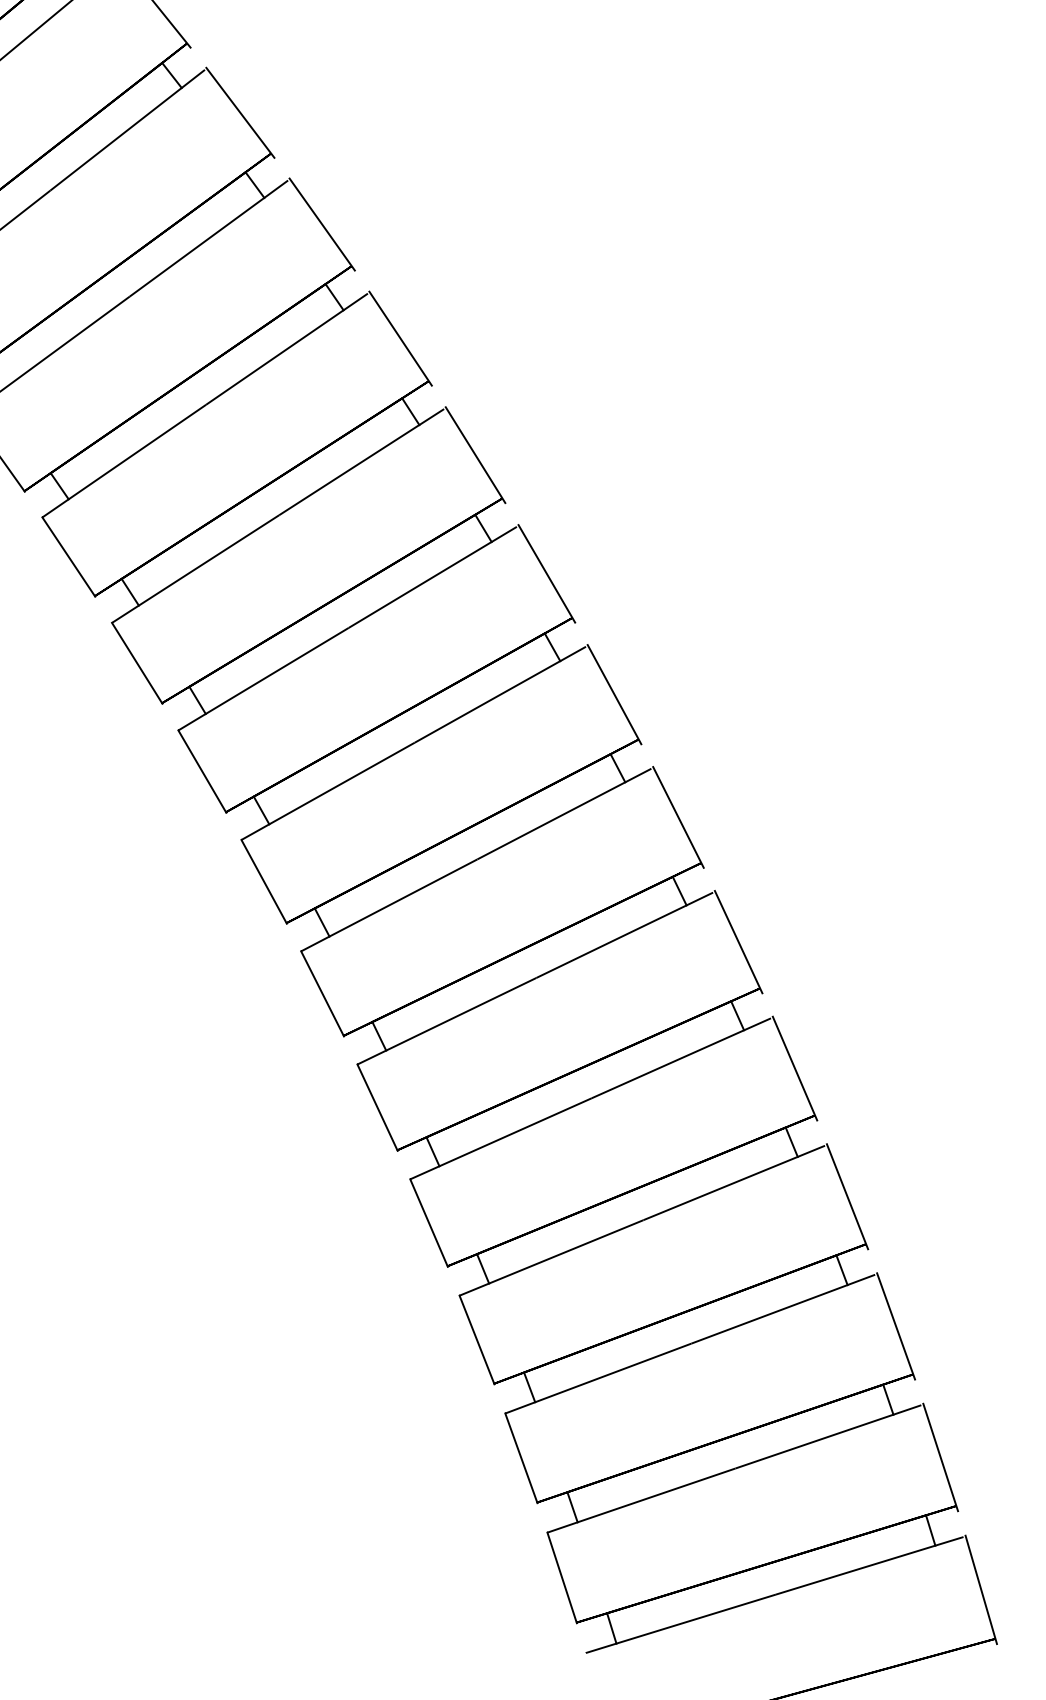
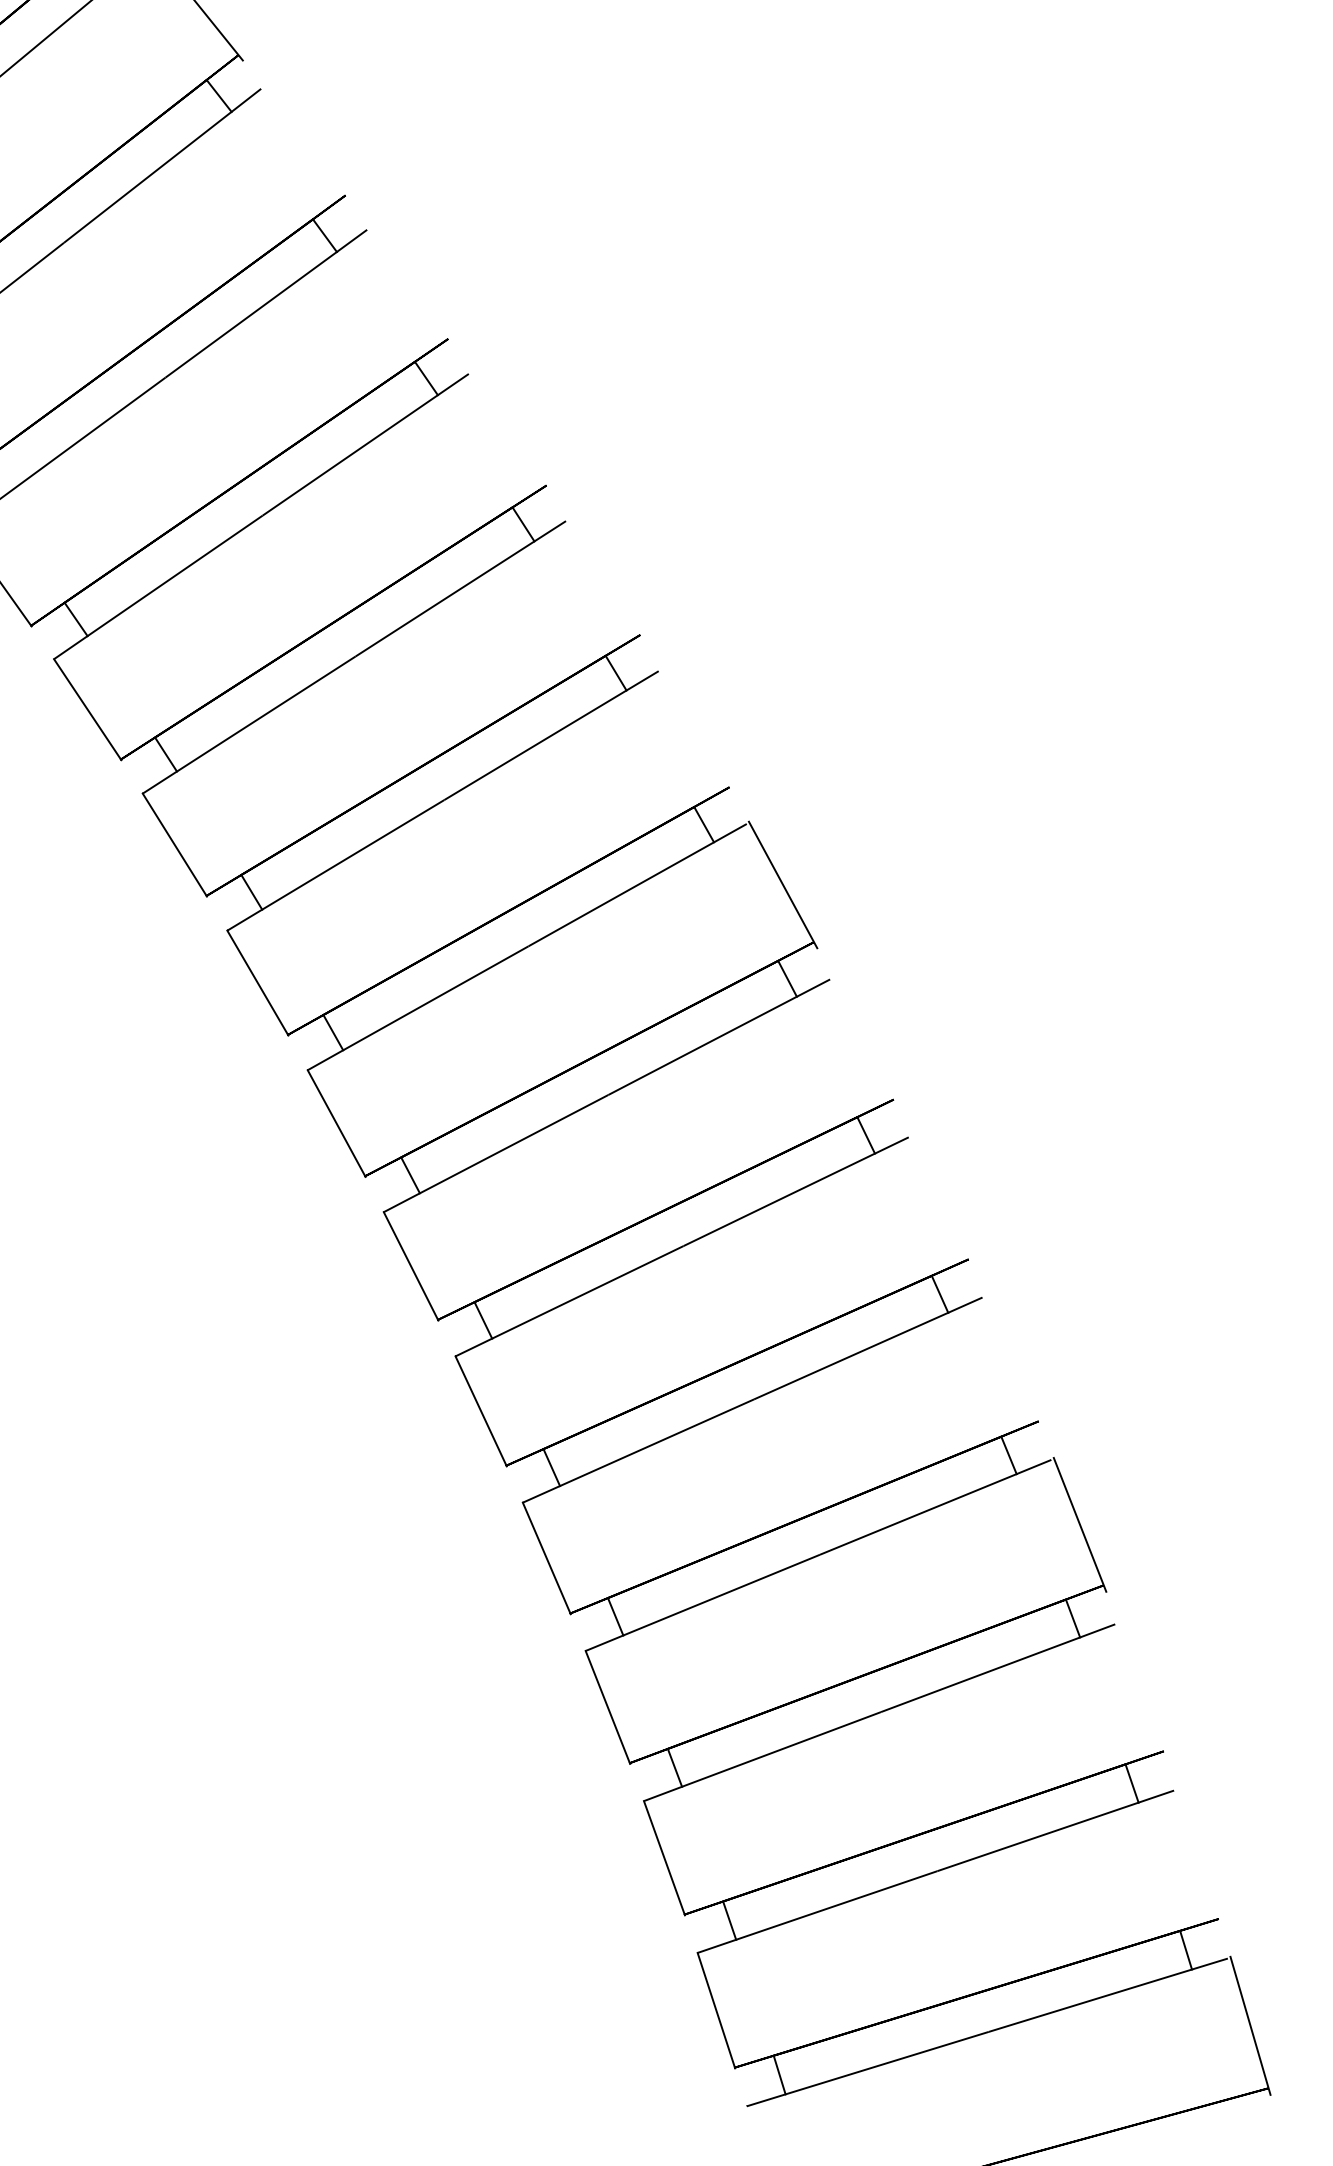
line: (240, 112) -> (306, 143), removed
line: (322, 224) -> (410, 285), removed
line: (400, 338) -> (510, 431), removed
line: (475, 454) -> (605, 579), removed
line: (546, 573) -> (696, 730), removed
line: (678, 817) -> (864, 1041), removed
line: (738, 942) -> (941, 1200), removed
line: (794, 1068) -> (1012, 1361), removed
line: (895, 1325) -> (1141, 1689), removed
line: (940, 1456) -> (1198, 1856), removed

